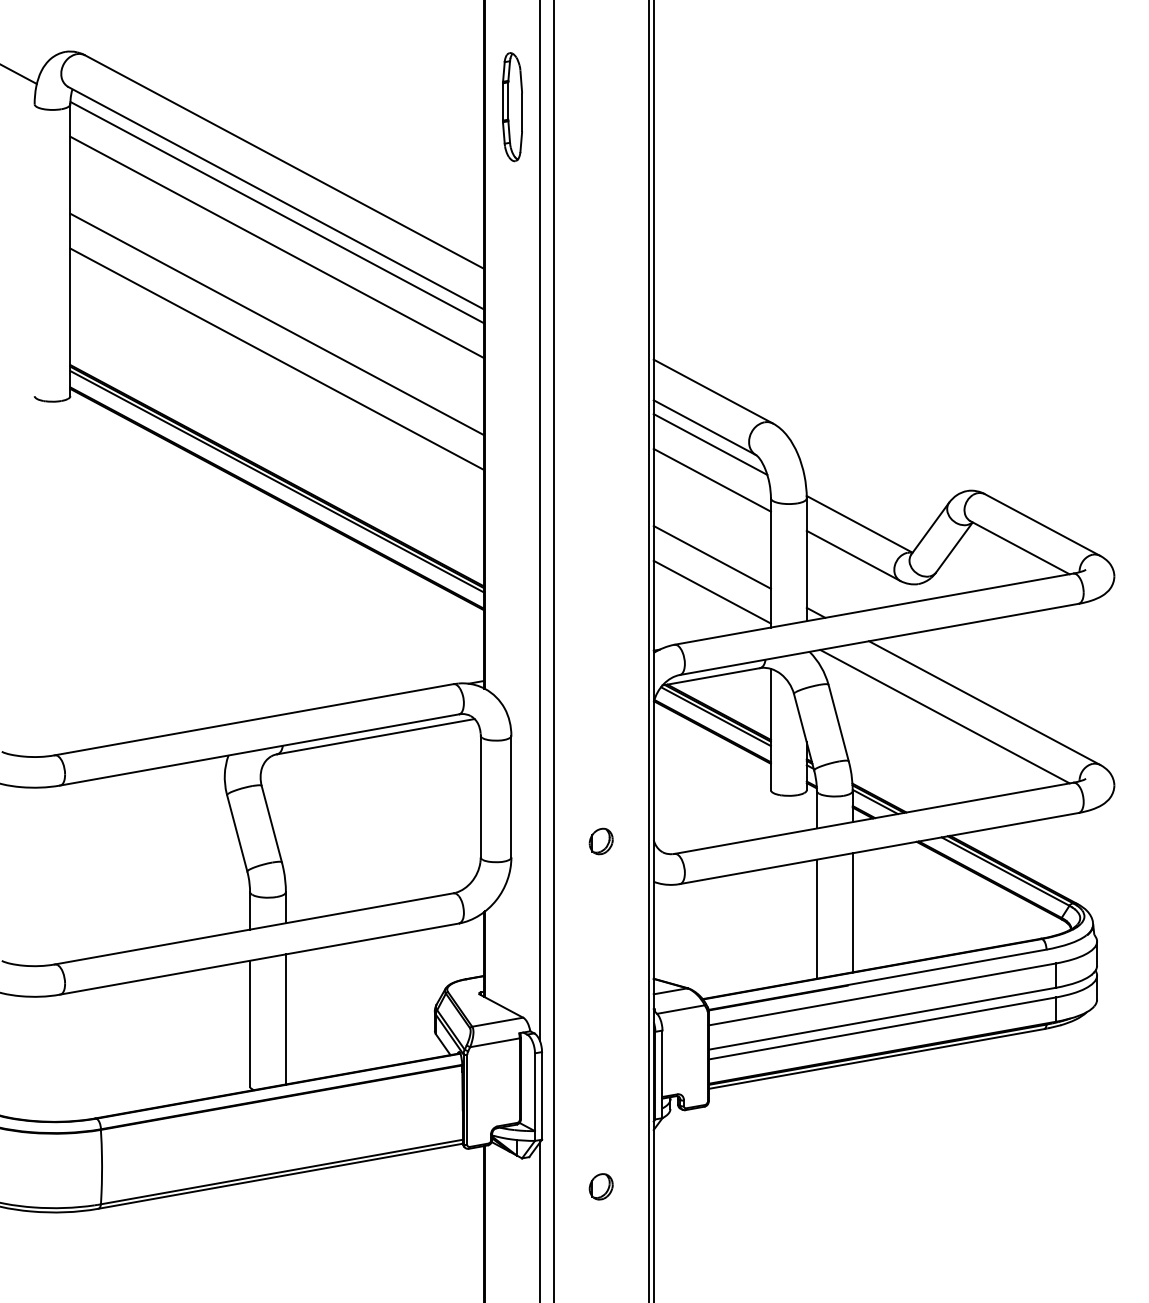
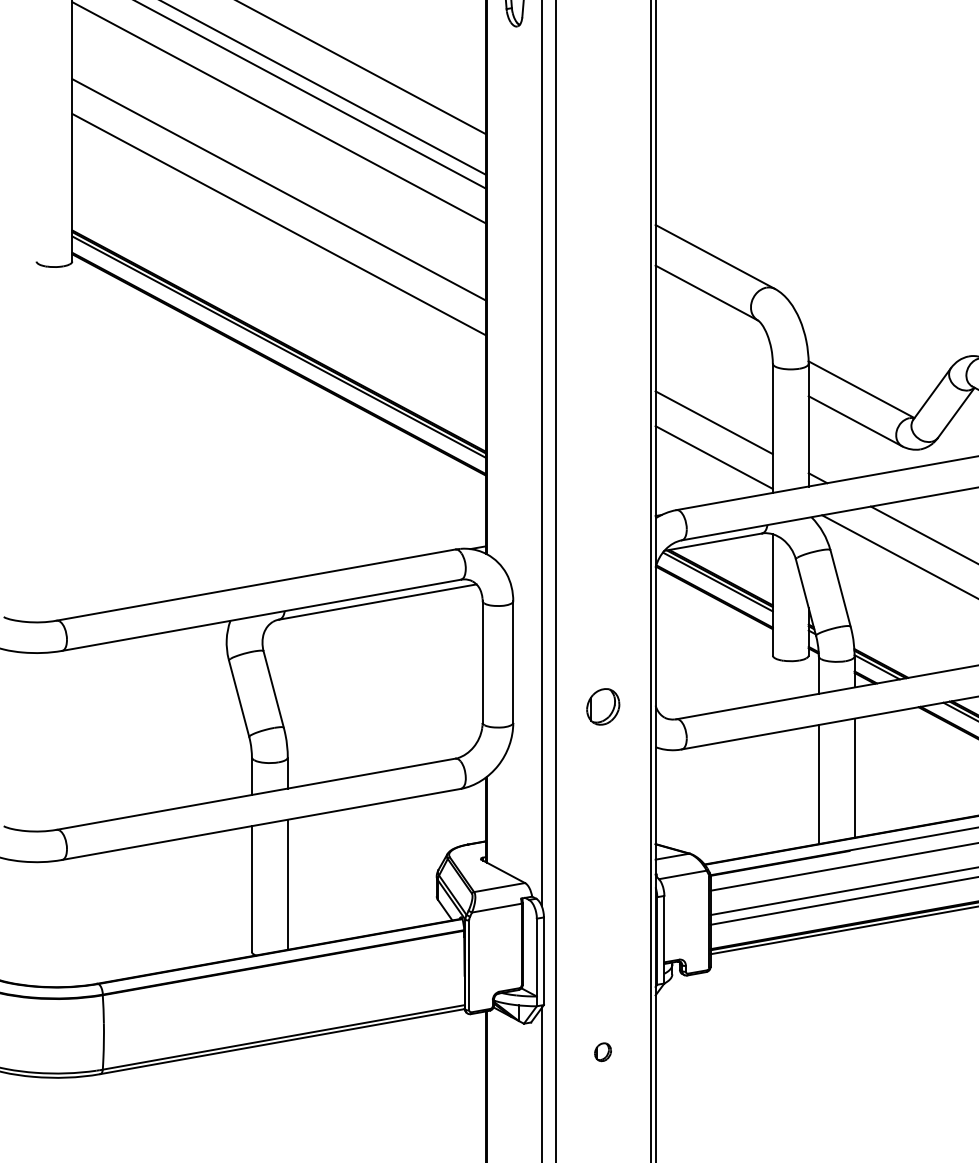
line: (710, 444) -> (712, 309), removed
line: (711, 479) -> (713, 344), removed
part: (600, 841) -> (602, 706), size x1.4
part: (600, 1186) -> (602, 1051), size x0.7

